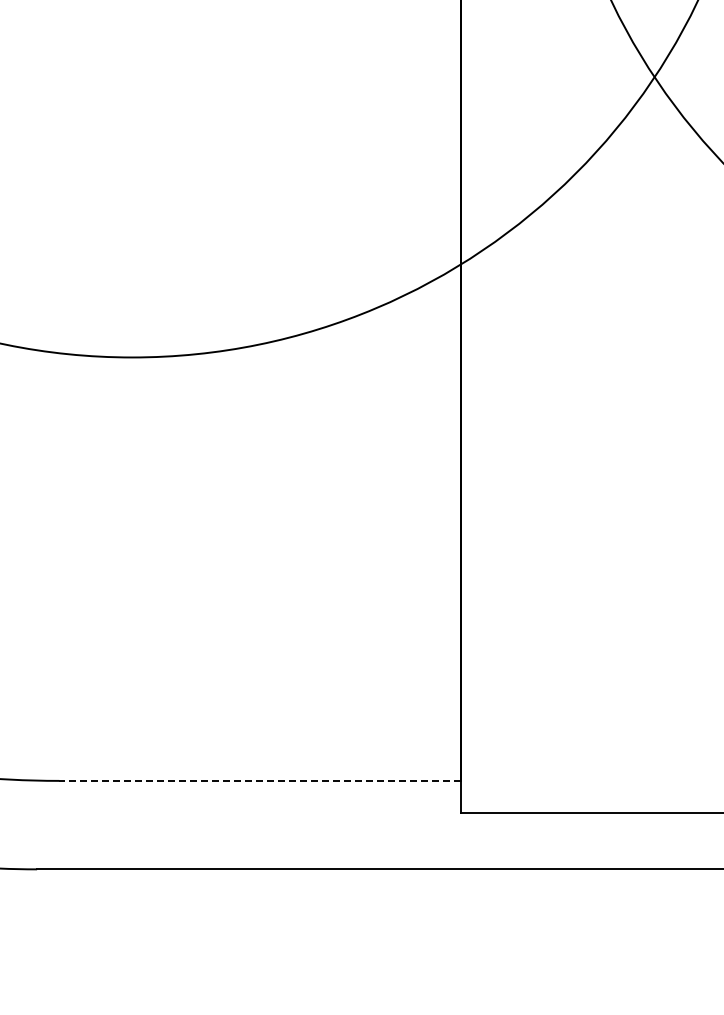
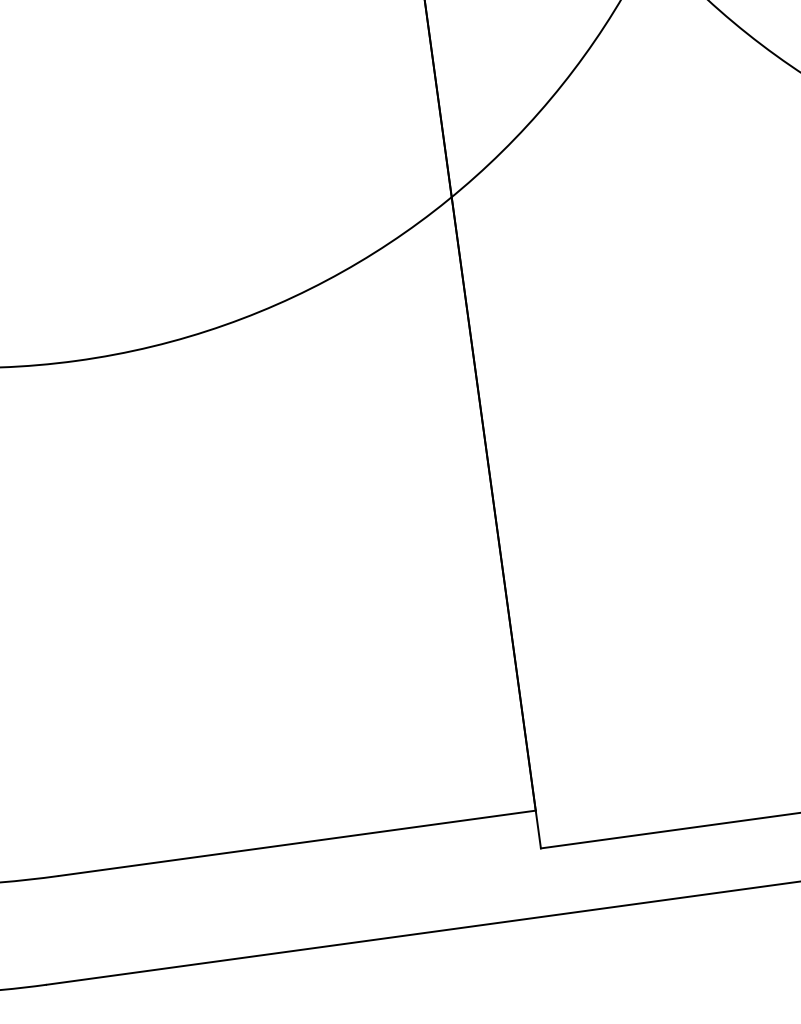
line: (259, 780) -> (296, 842), dashed -> solid

